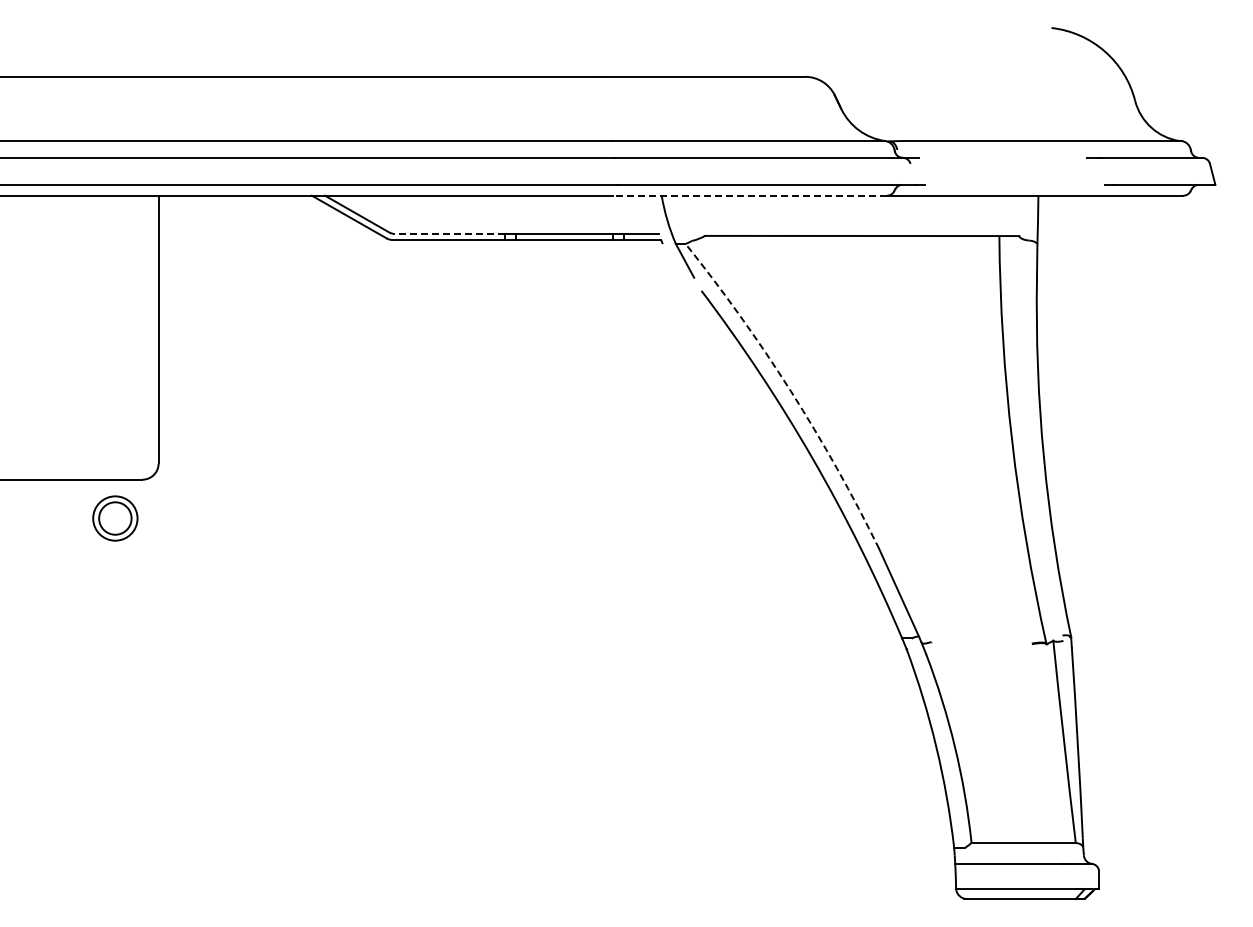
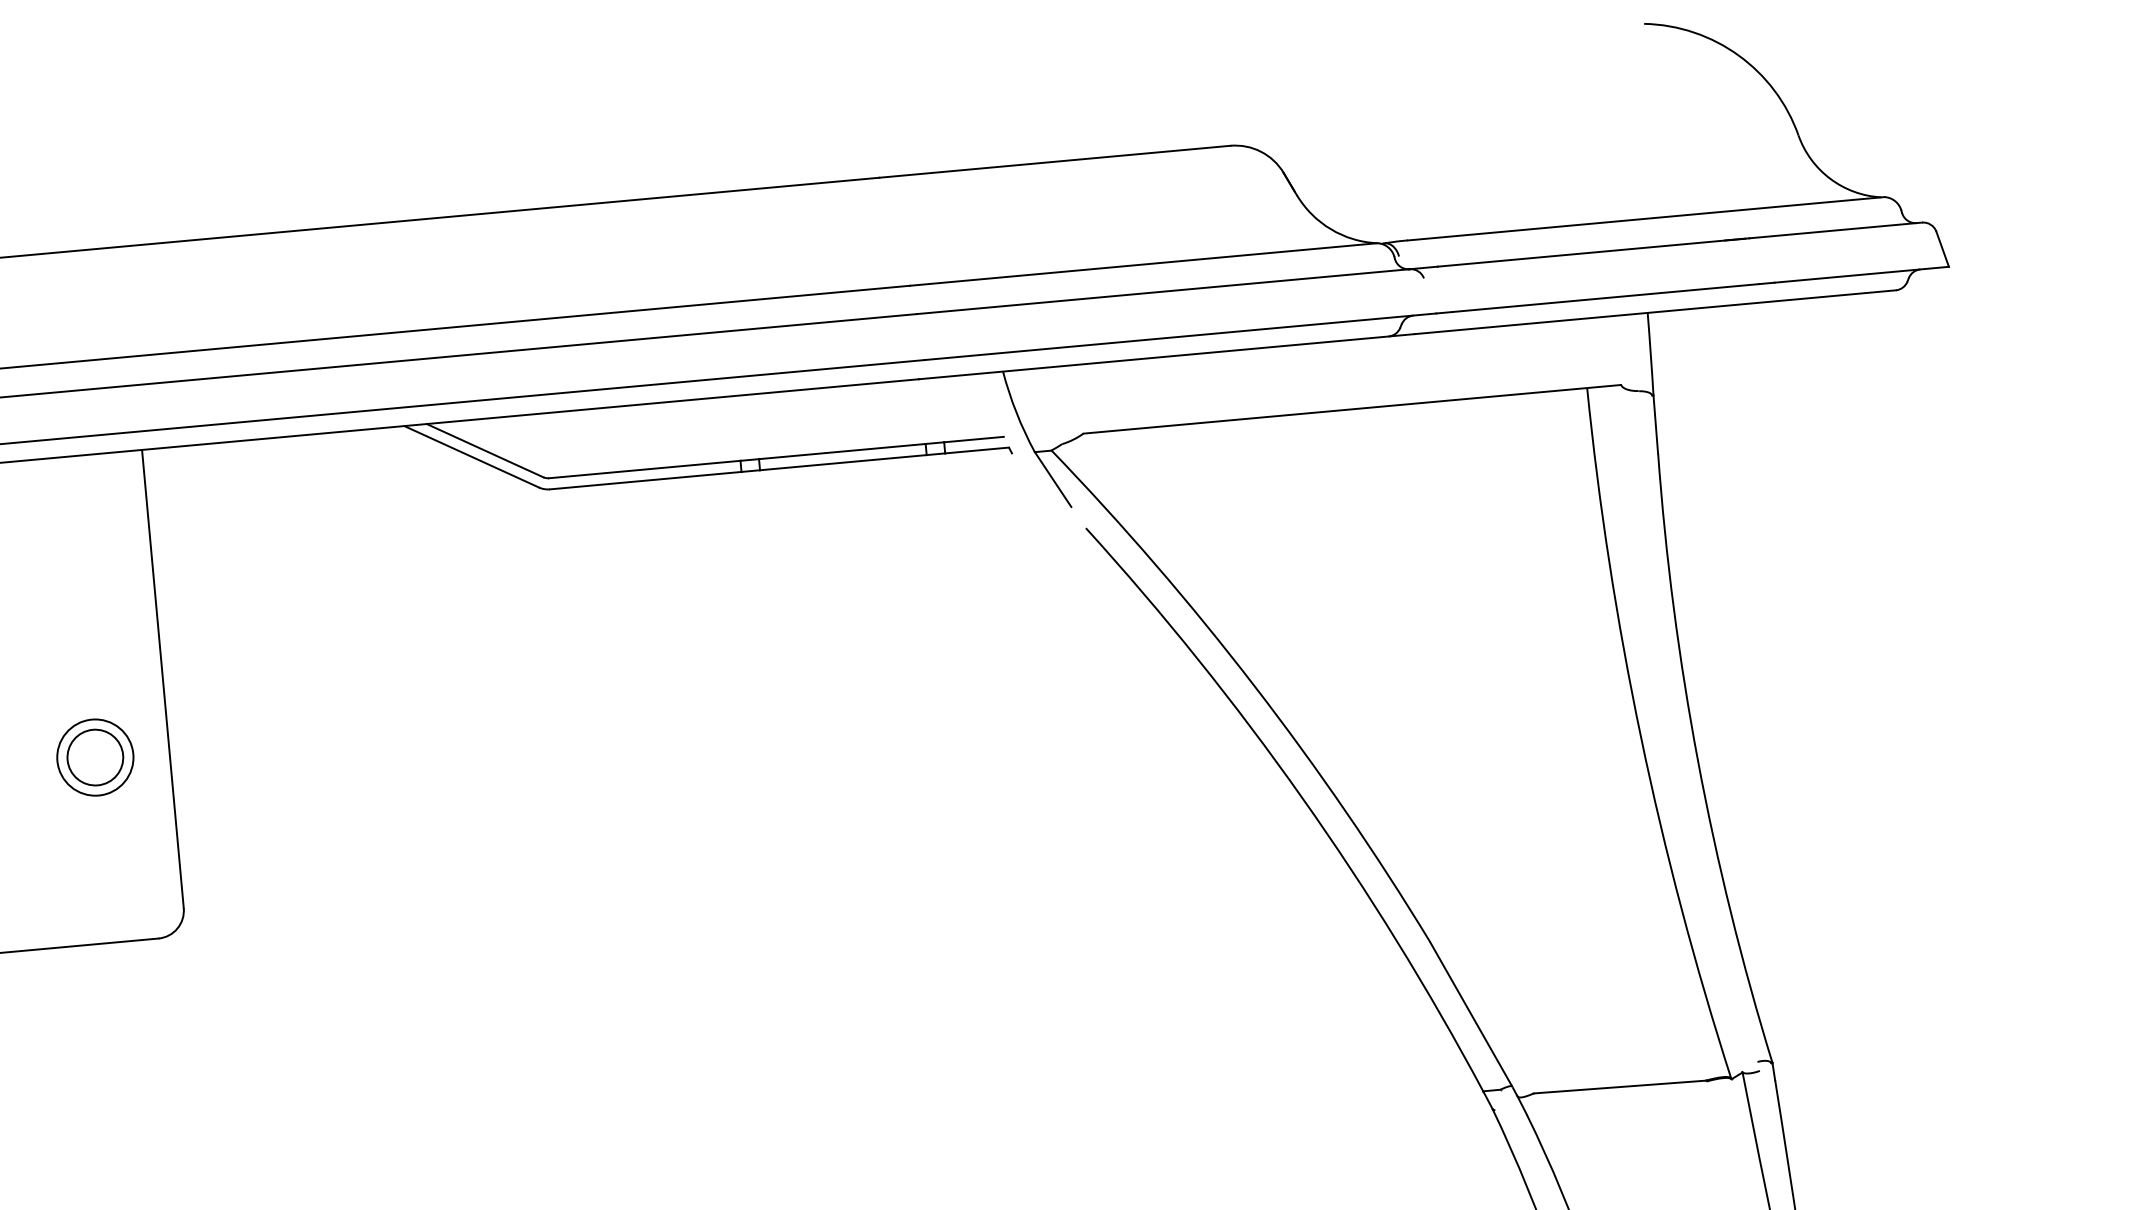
line: (1009, 157) -> (1592, 252), added
line: (1014, 184) -> (1605, 297), added
line: (749, 195) -> (1153, 357), dashed -> solid
line: (448, 233) -> (644, 469), dashed -> solid
arc: (790, 391) -> (1253, 686), dashed -> solid
part: (115, 518) -> (95, 757), moved
line: (981, 642) -> (1619, 1086), added

